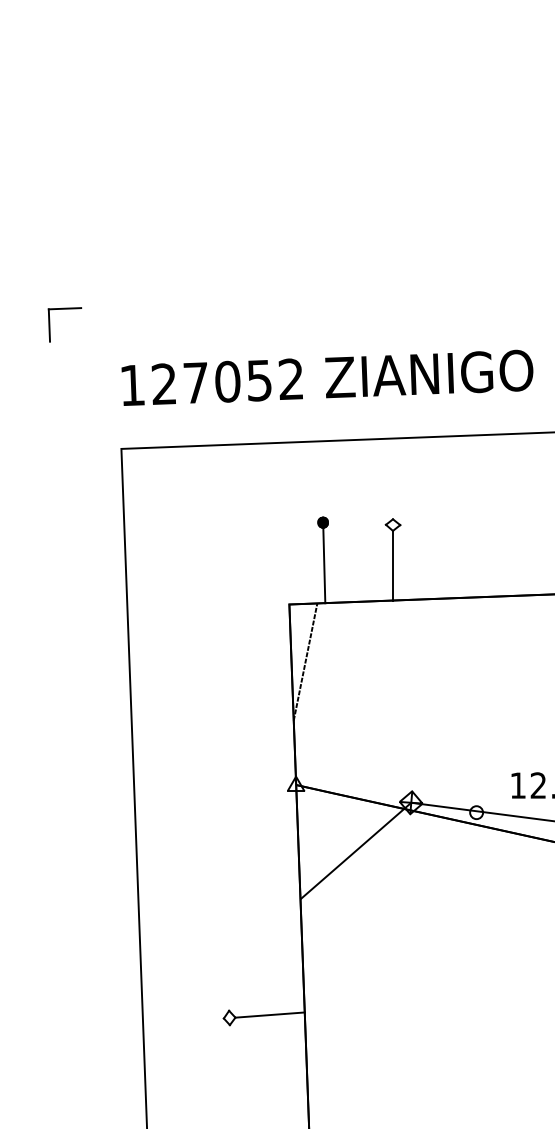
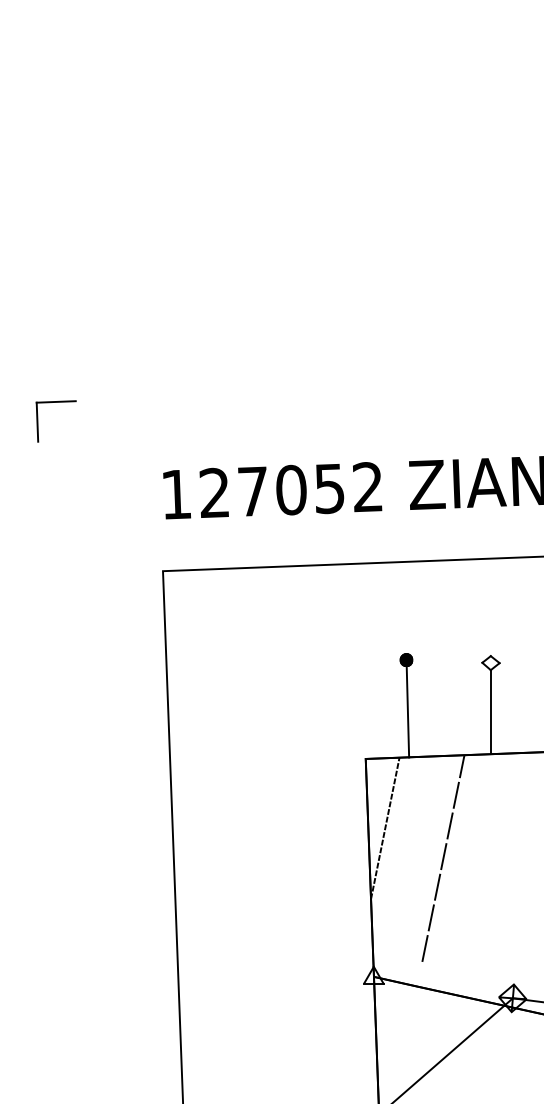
part: (50, 324) -> (38, 420), moved
line: (353, 686) -> (443, 857), added

